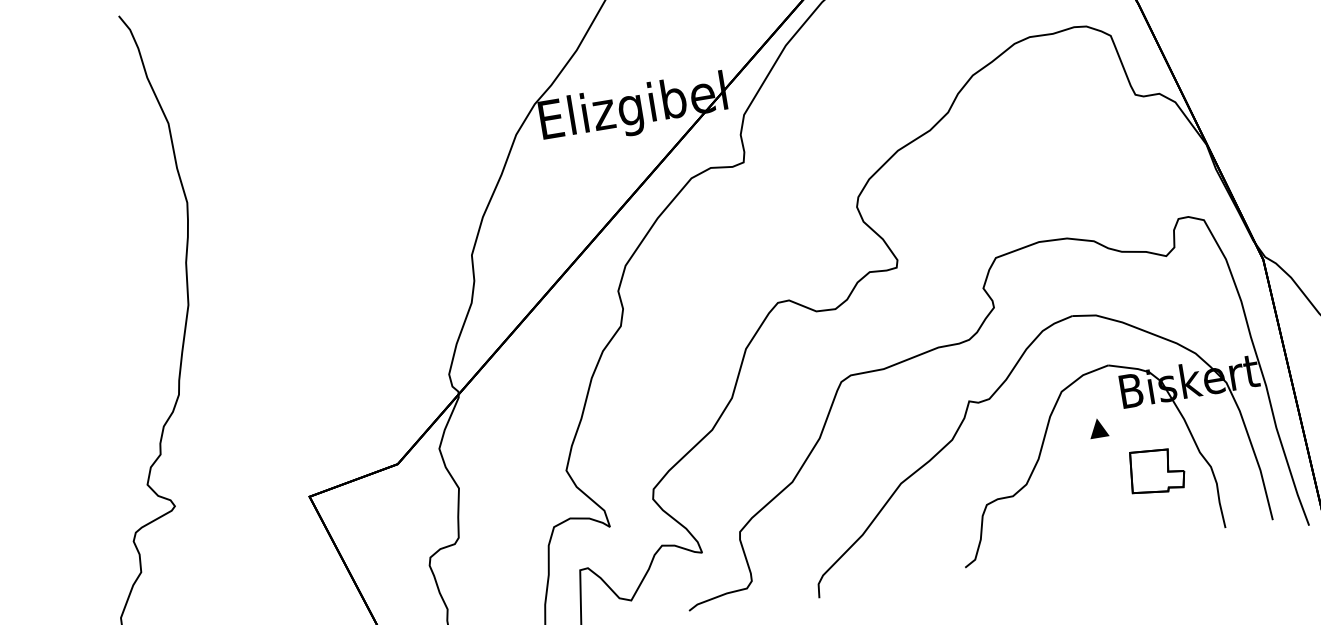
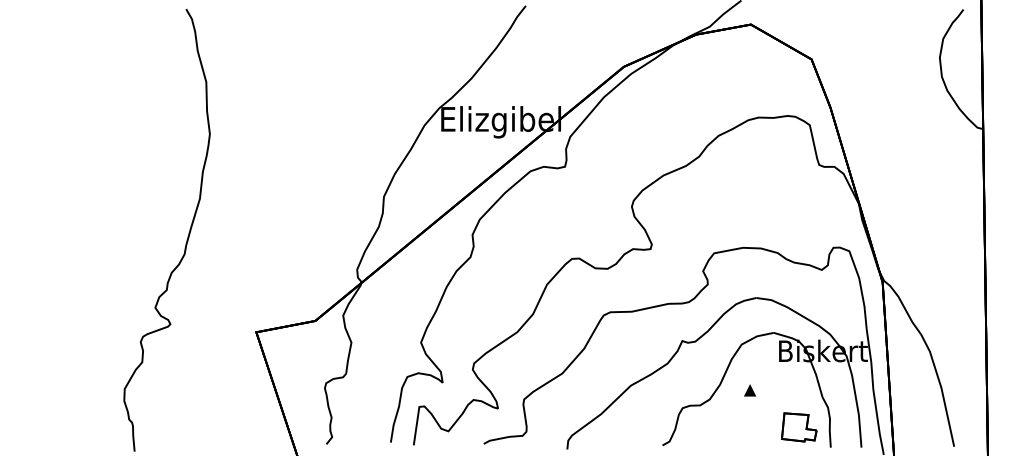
part: (1099, 428) -> (750, 390), moved
part: (1156, 470) -> (799, 427), moved

